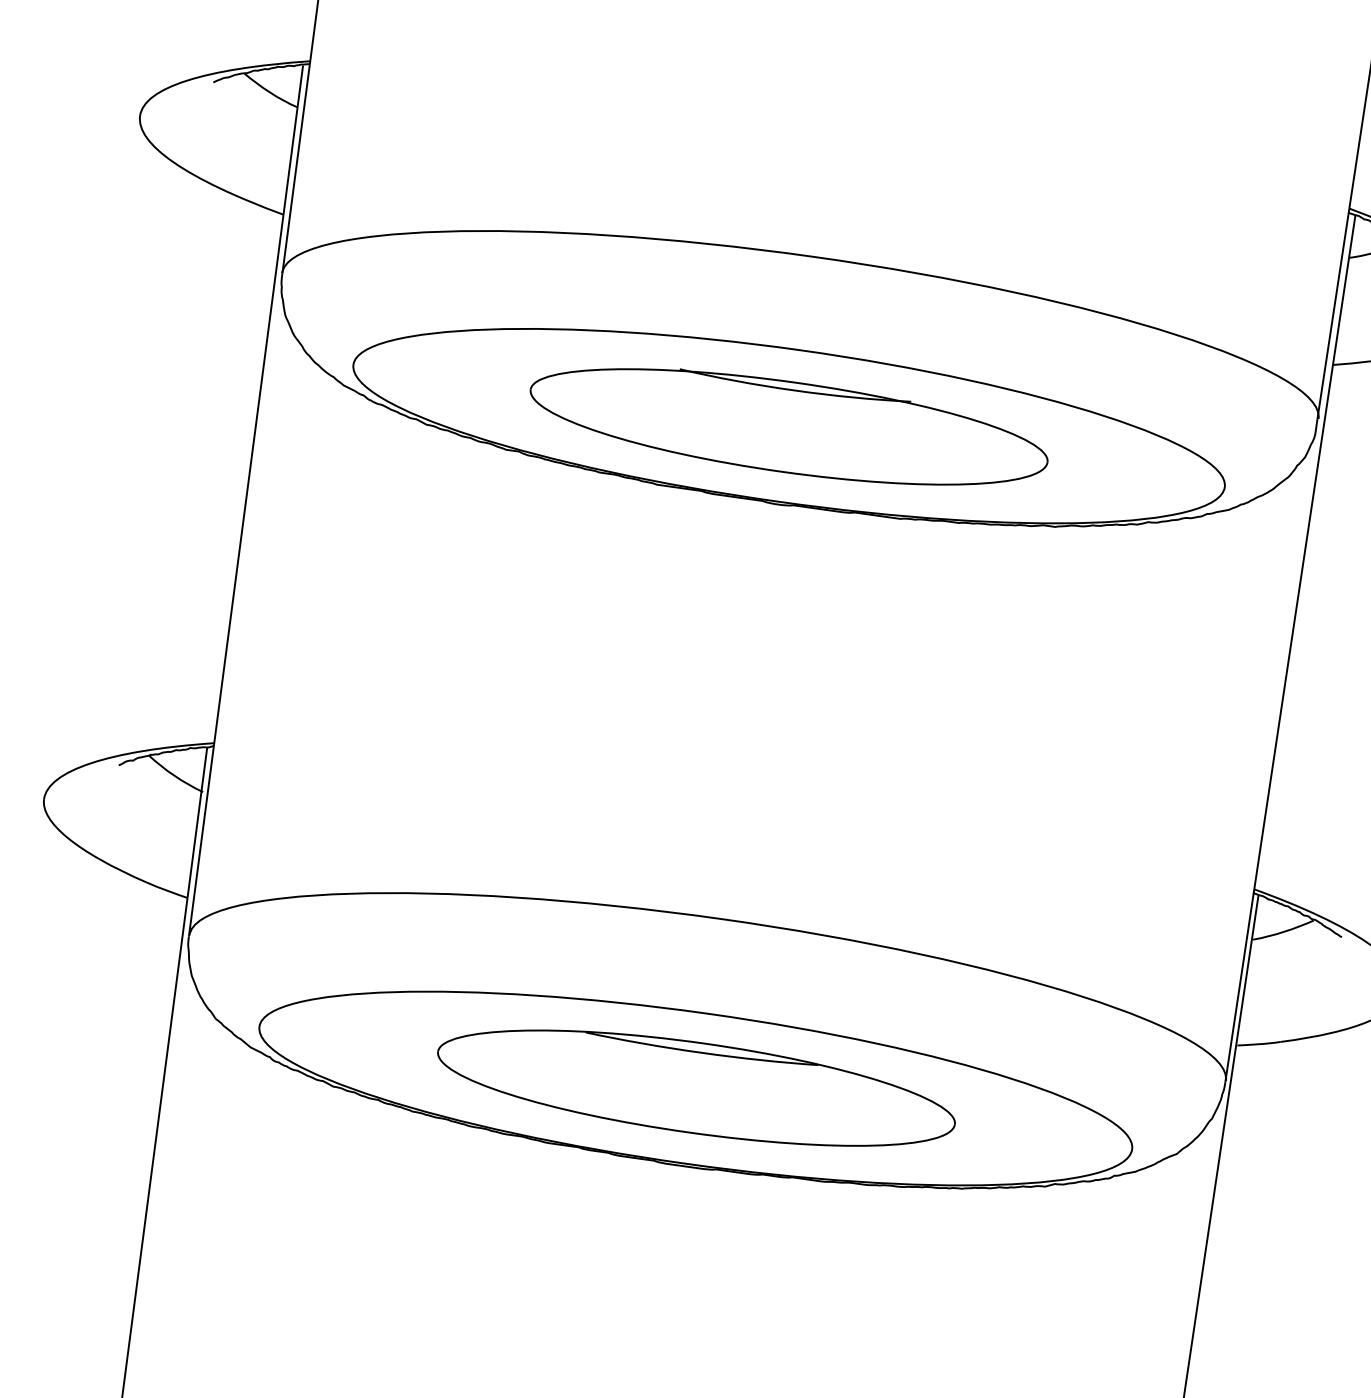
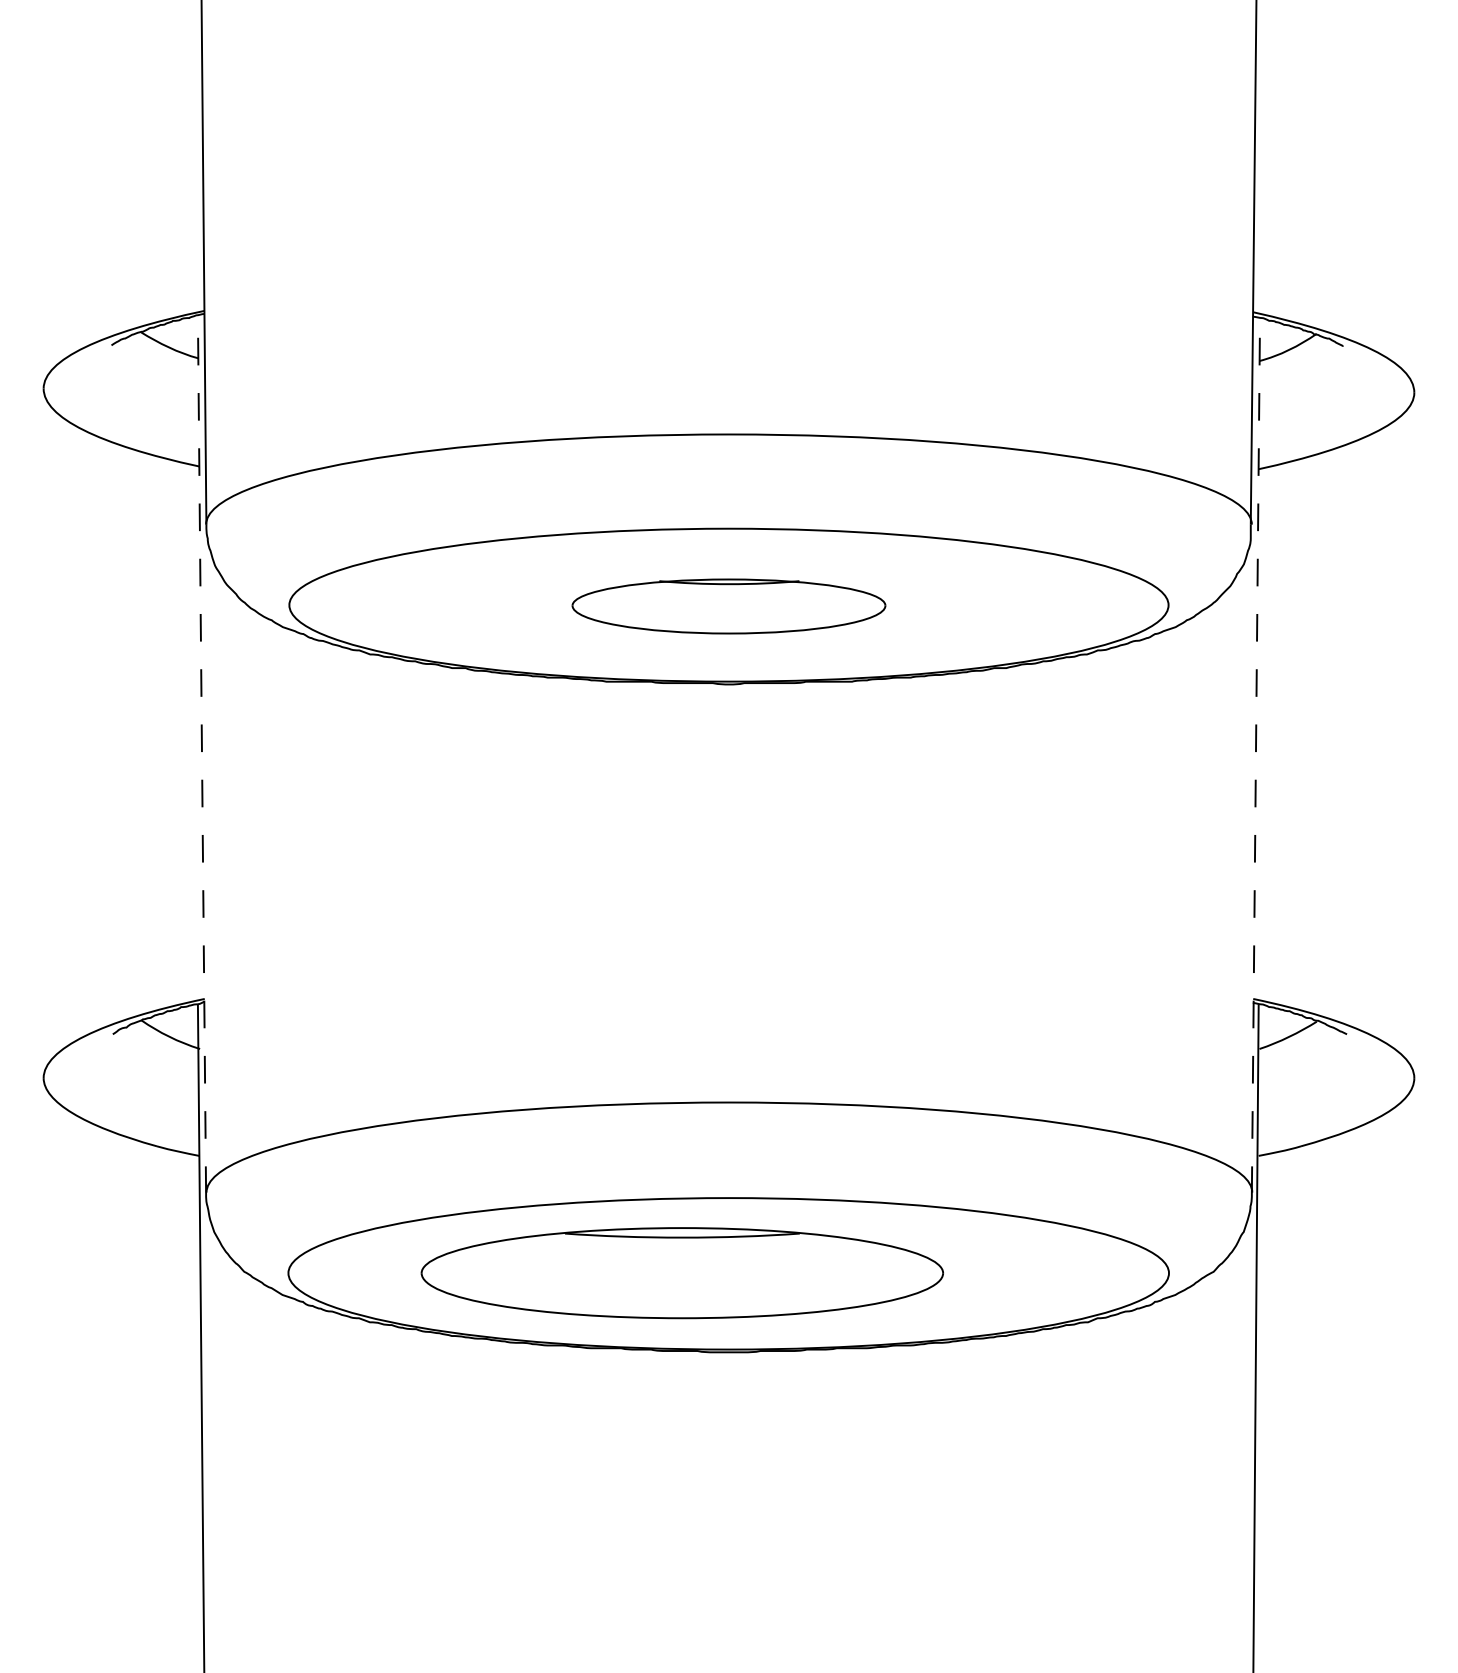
part: (788, 427) -> (728, 606), size x0.6
line: (246, 501) -> (202, 755), solid -> dashed
line: (1290, 648) -> (1255, 755), solid -> dashed
part: (695, 1088) -> (681, 1273), moved

